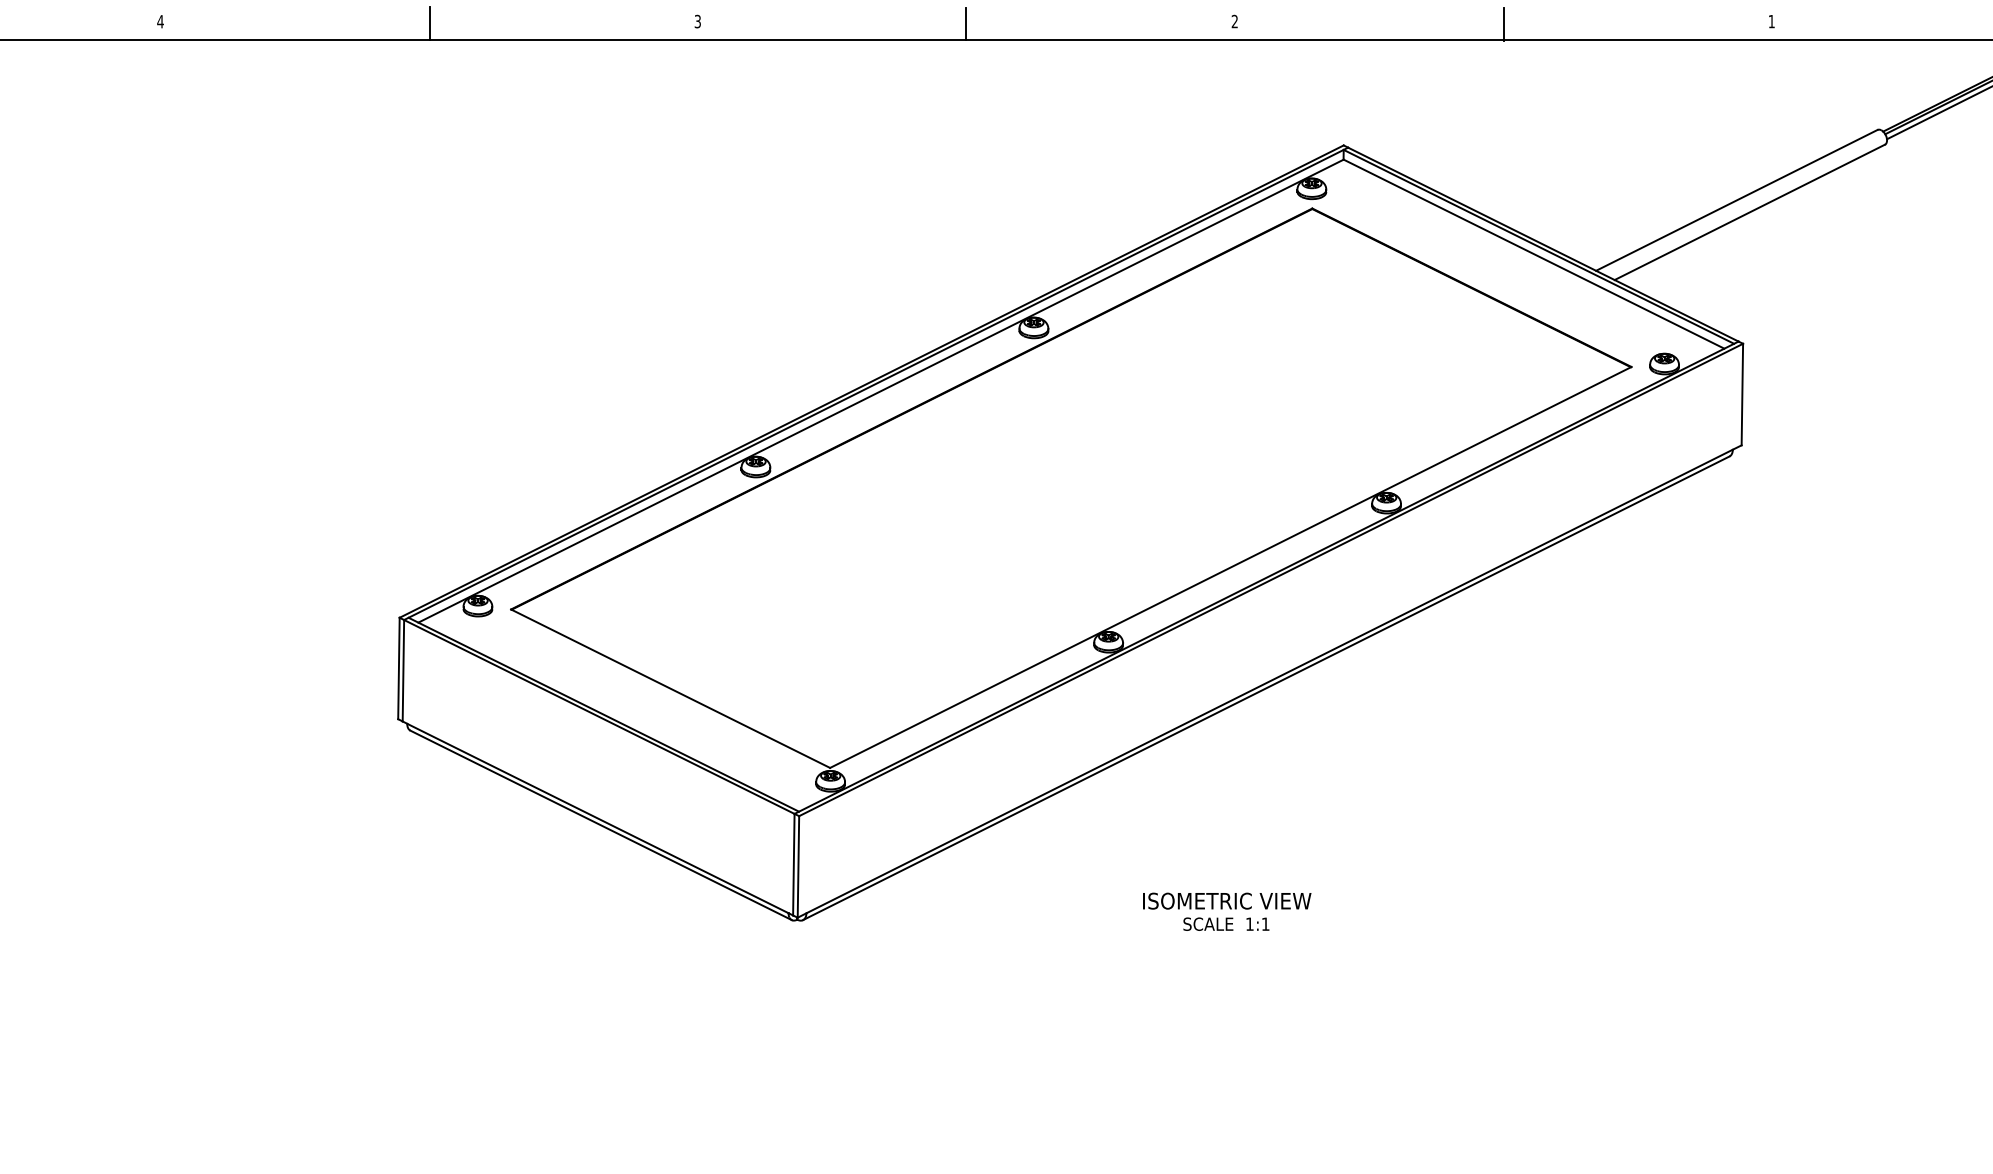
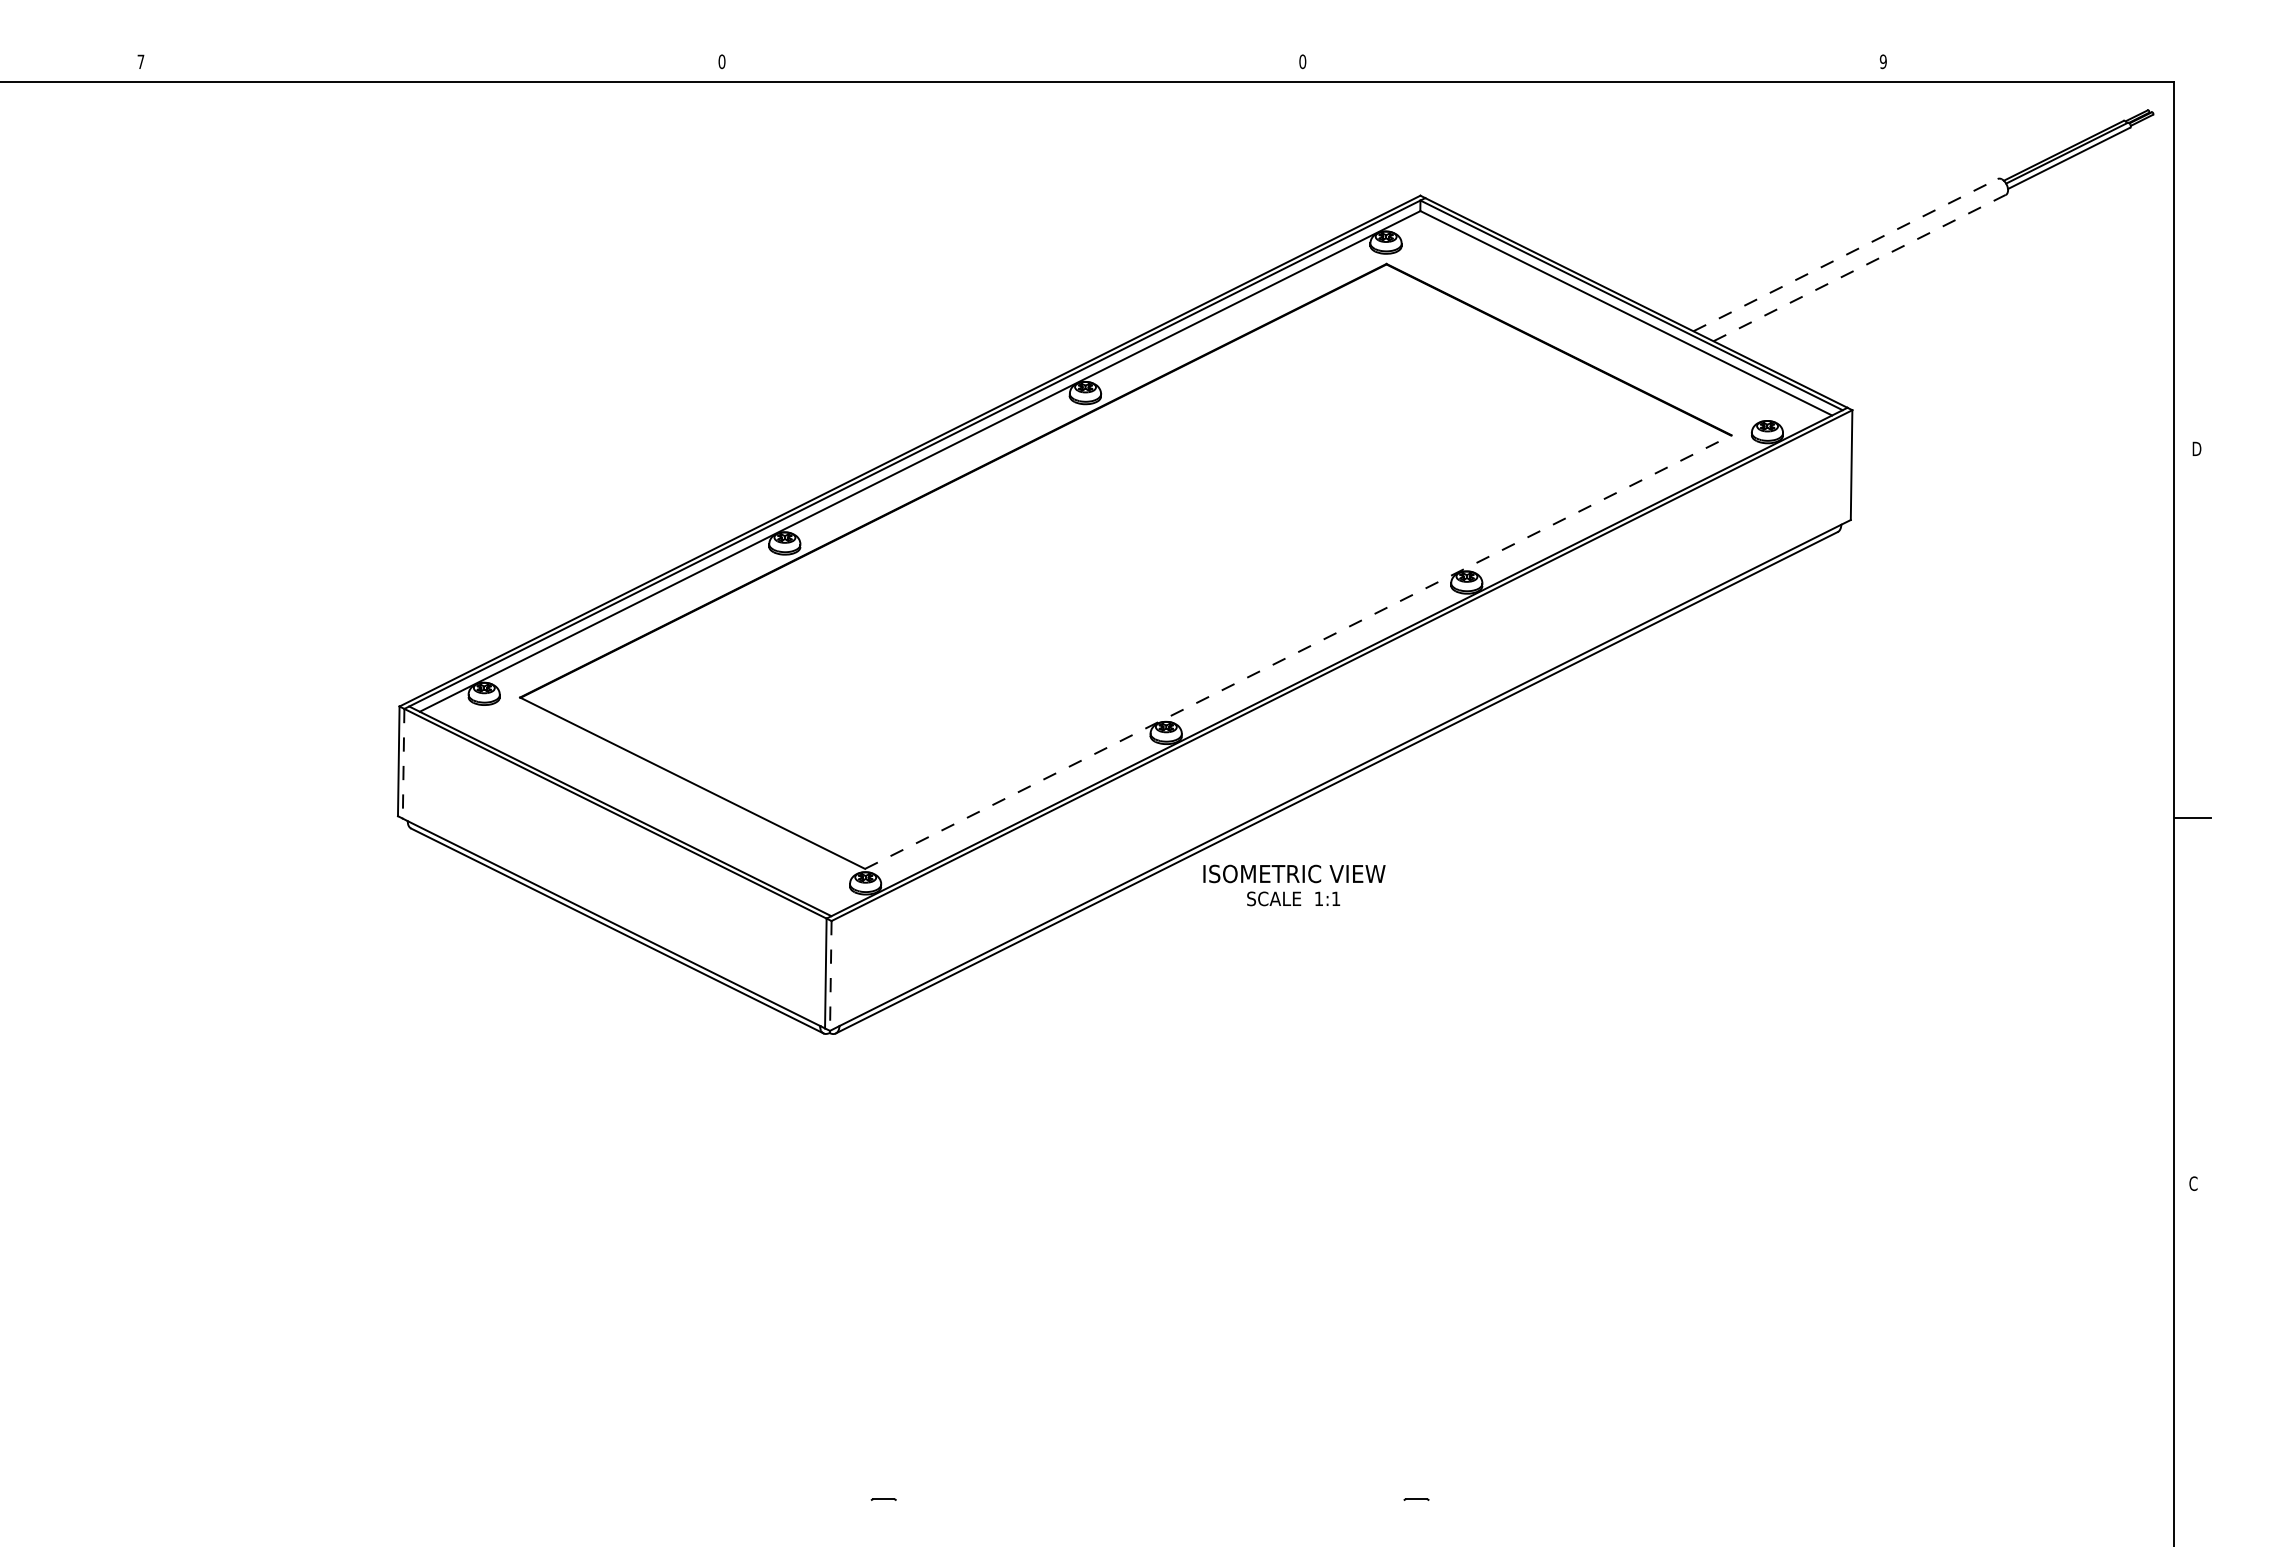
text: (160, 21) -> (140, 61), 4 -> 7
text: (697, 21) -> (721, 61), 3 -> 0
text: (1234, 21) -> (1302, 61), 2 -> 0
text: (1770, 21) -> (1882, 61), 1 -> 9
line: (429, 24) -> (431, 64), removed
line: (966, 24) -> (1012, 64), removed
line: (1503, 24) -> (1593, 64), removed
line: (1736, 199) -> (1845, 254), solid -> dashed
line: (1750, 211) -> (1860, 267), solid -> dashed
line: (1230, 567) -> (1298, 652), solid -> dashed
line: (403, 670) -> (403, 763), solid -> dashed
line: (798, 866) -> (830, 975), solid -> dashed
text: (1227, 911) -> (1294, 885), moved

